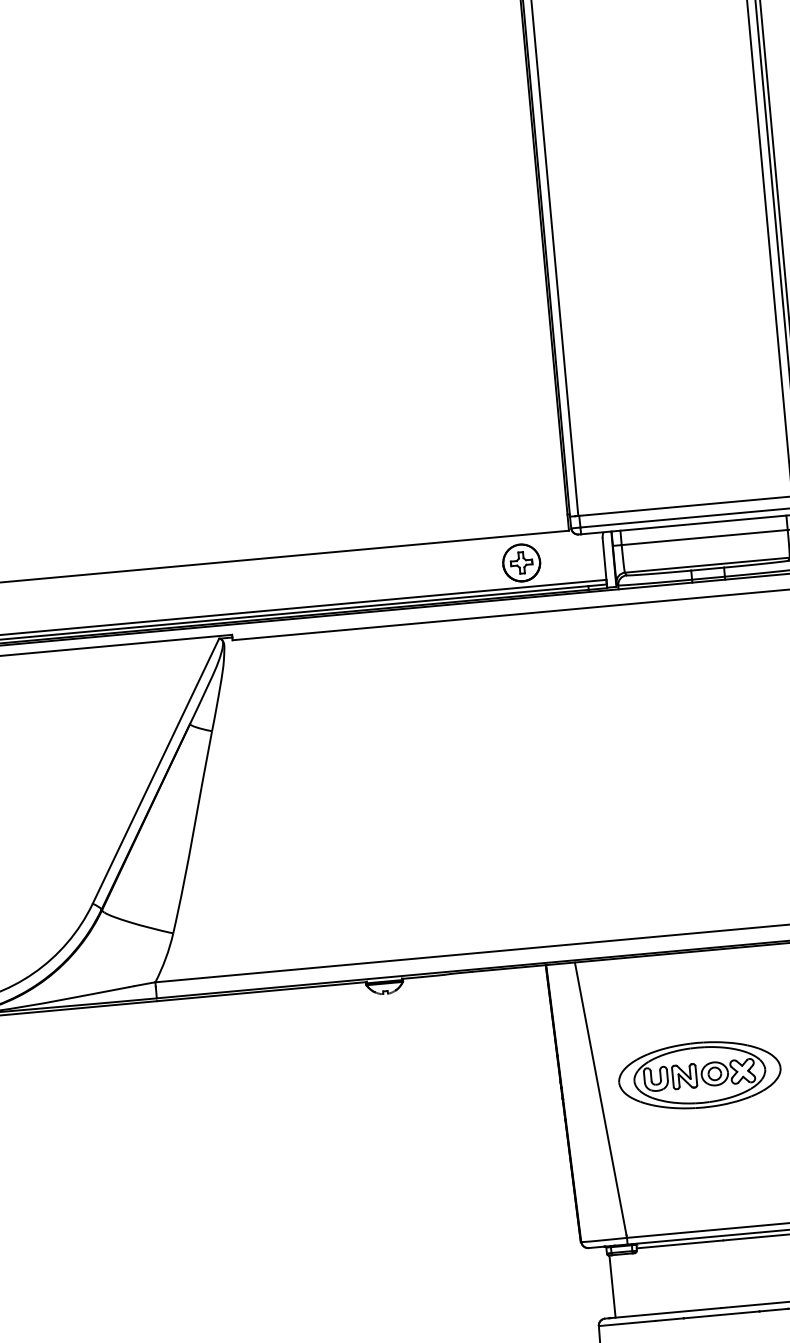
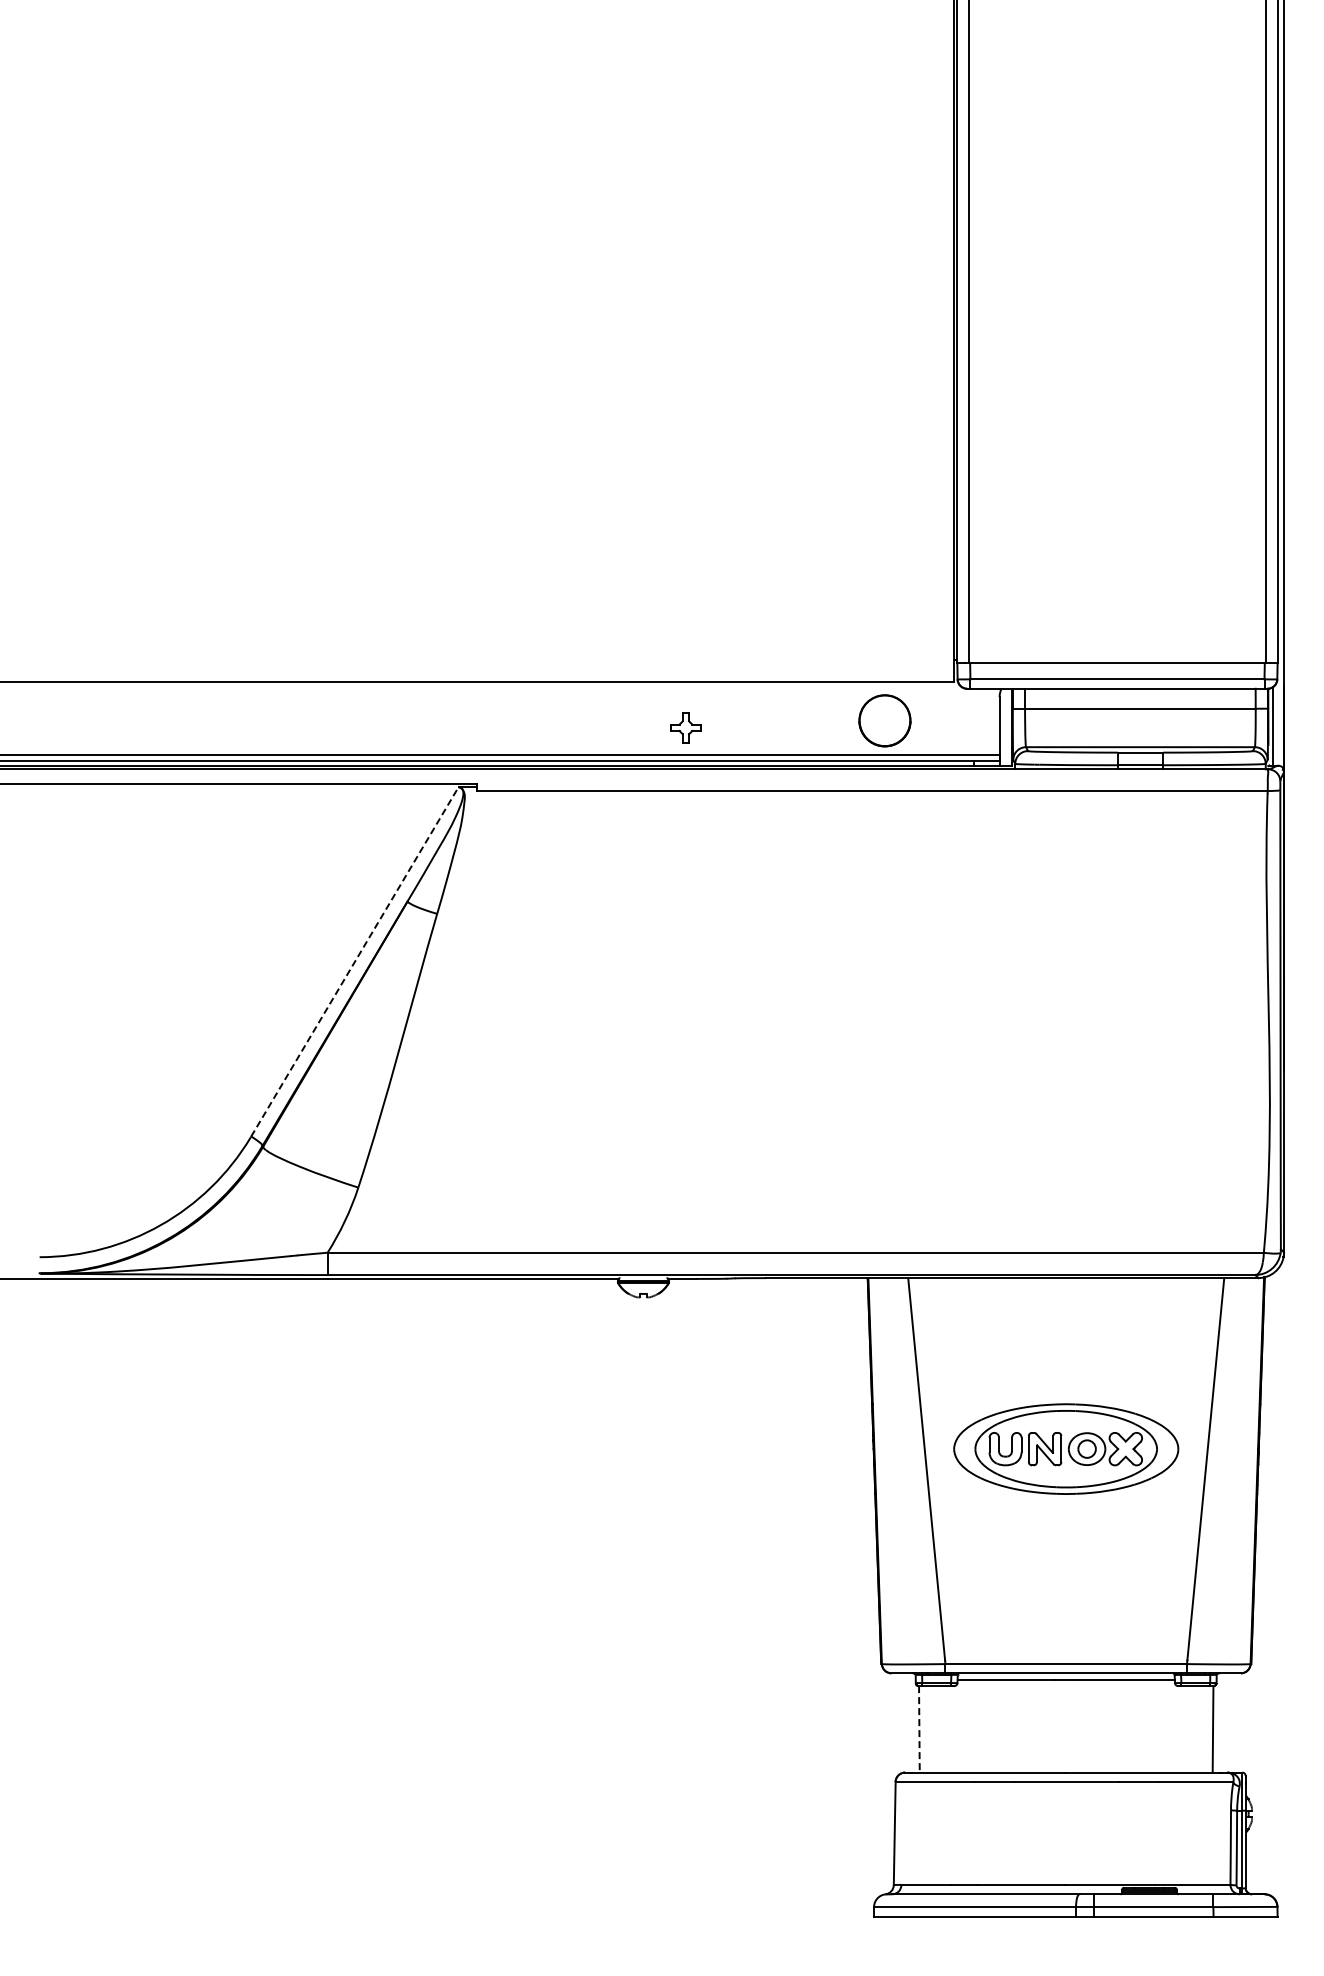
part: (521, 562) -> (685, 727), moved
line: (156, 770) -> (355, 961), solid -> dashed
line: (612, 1286) -> (919, 1729), solid -> dashed

